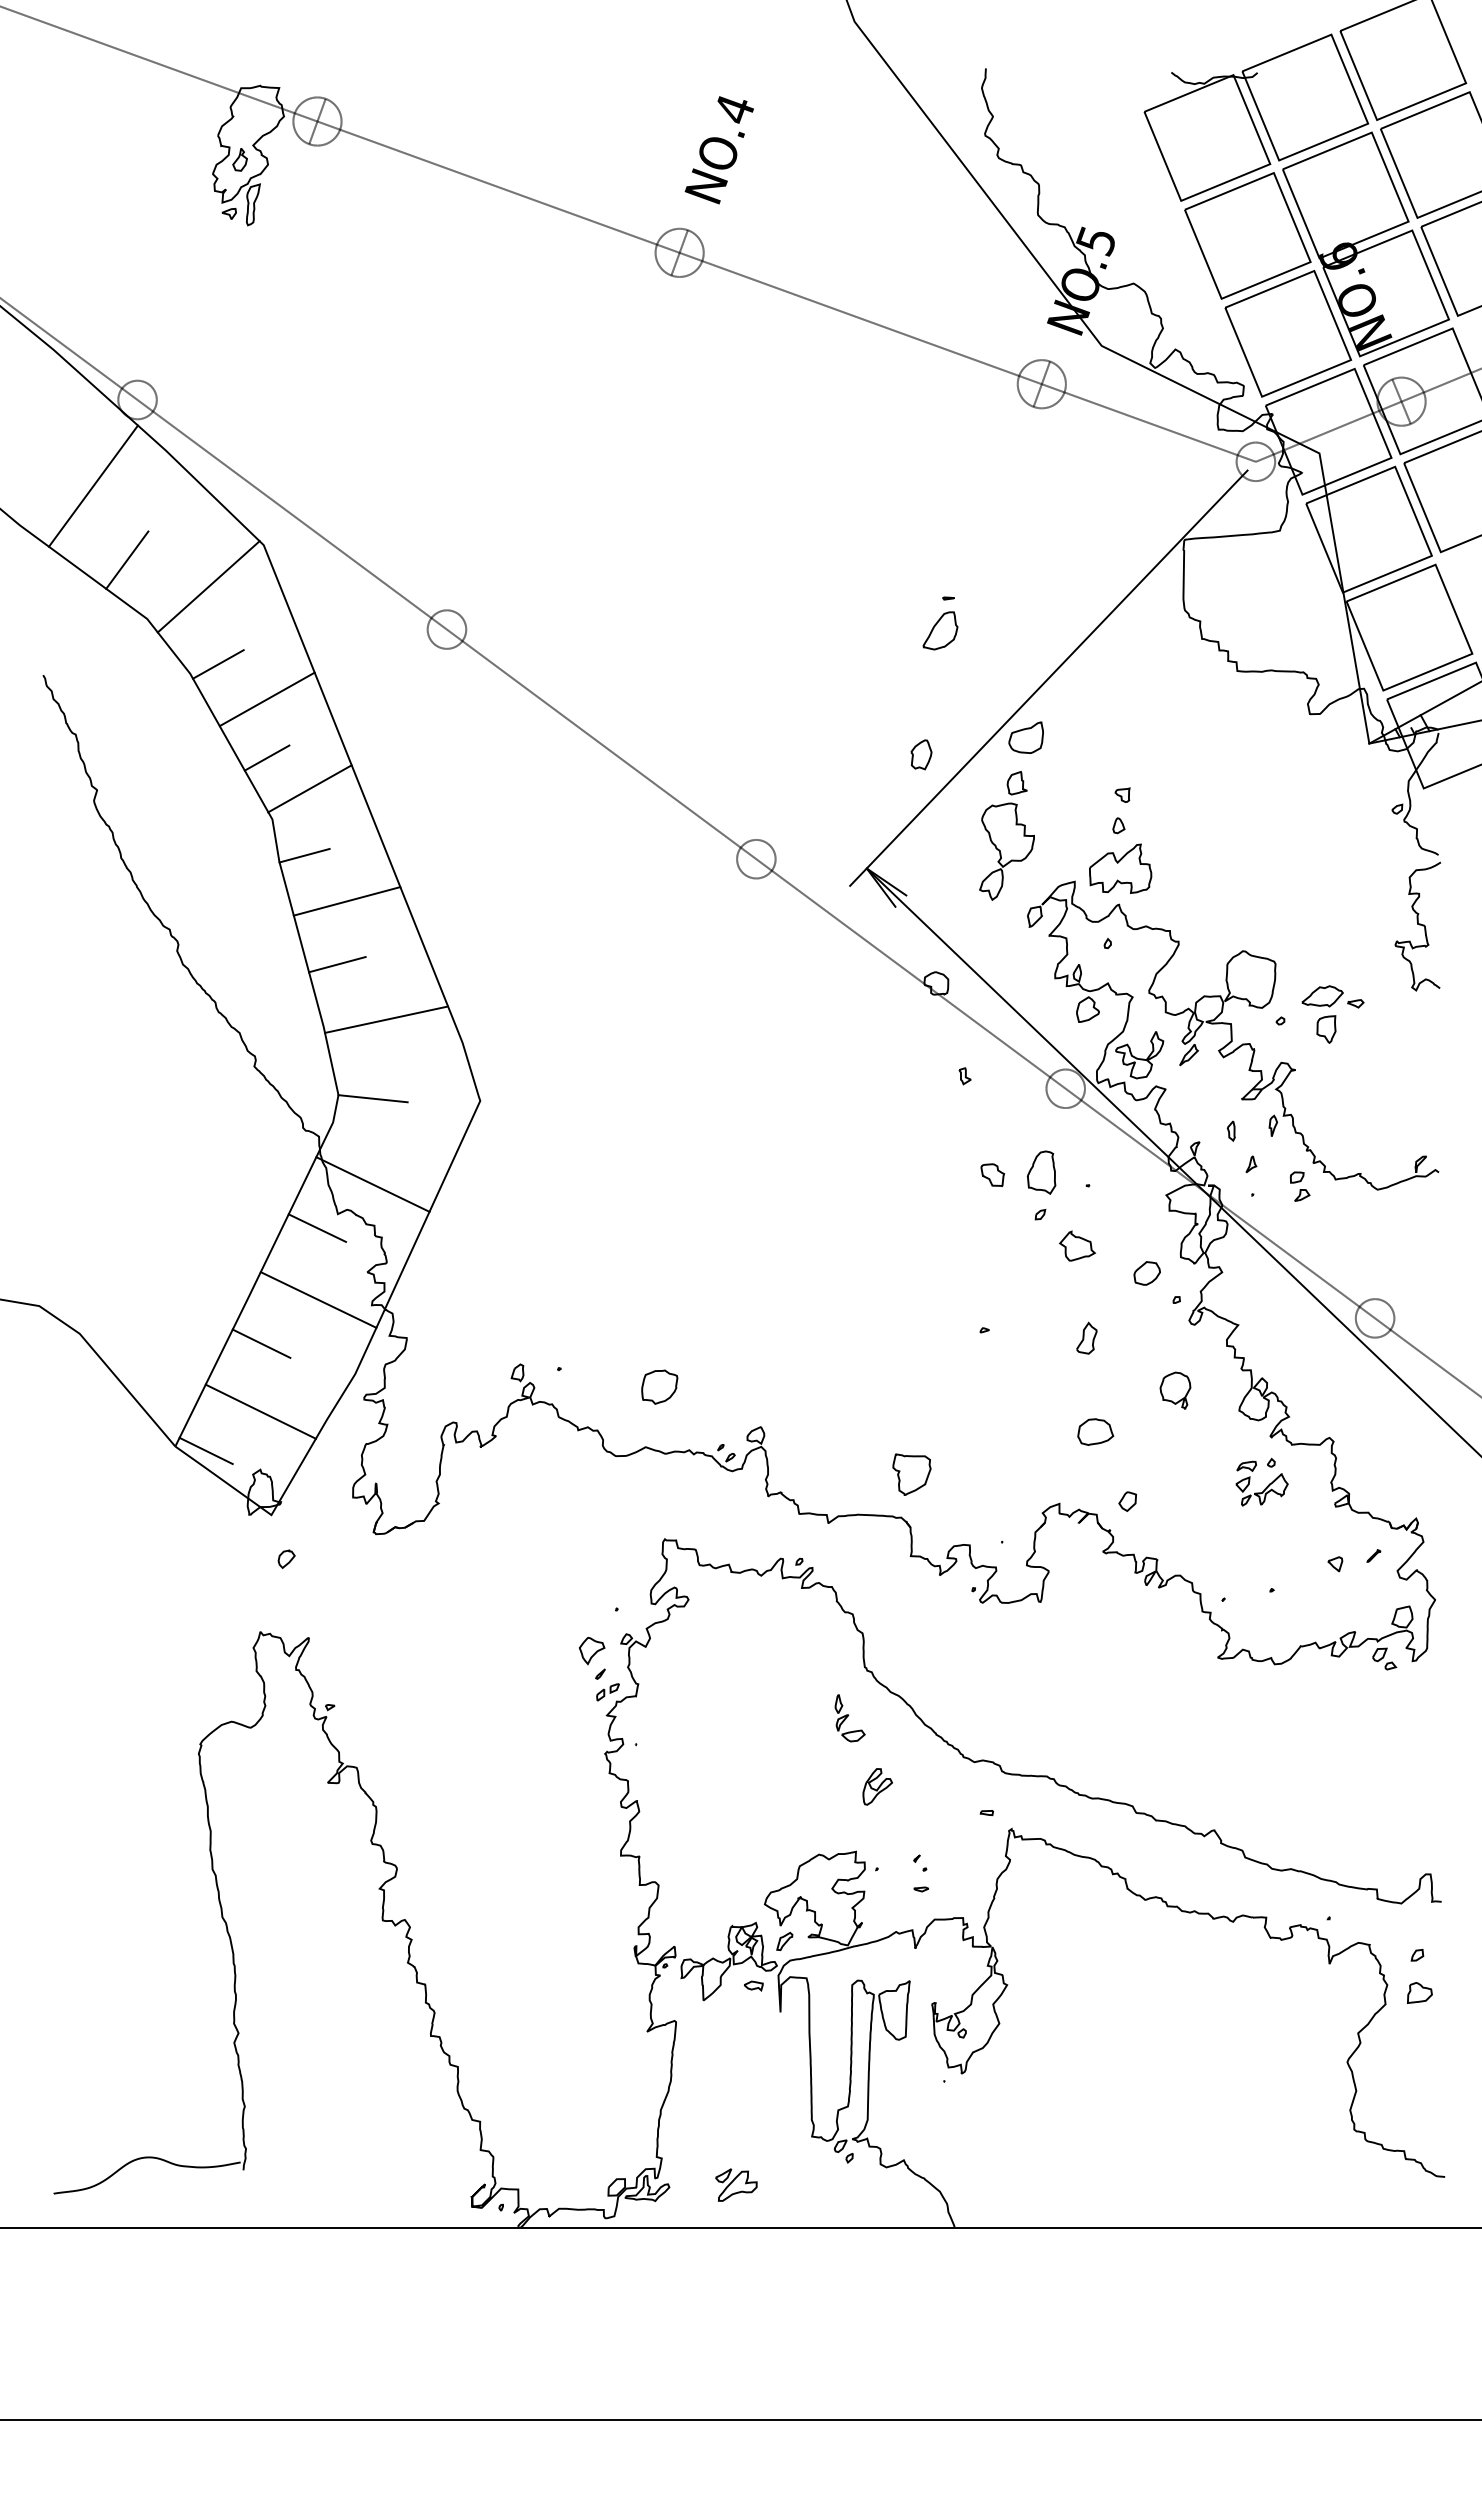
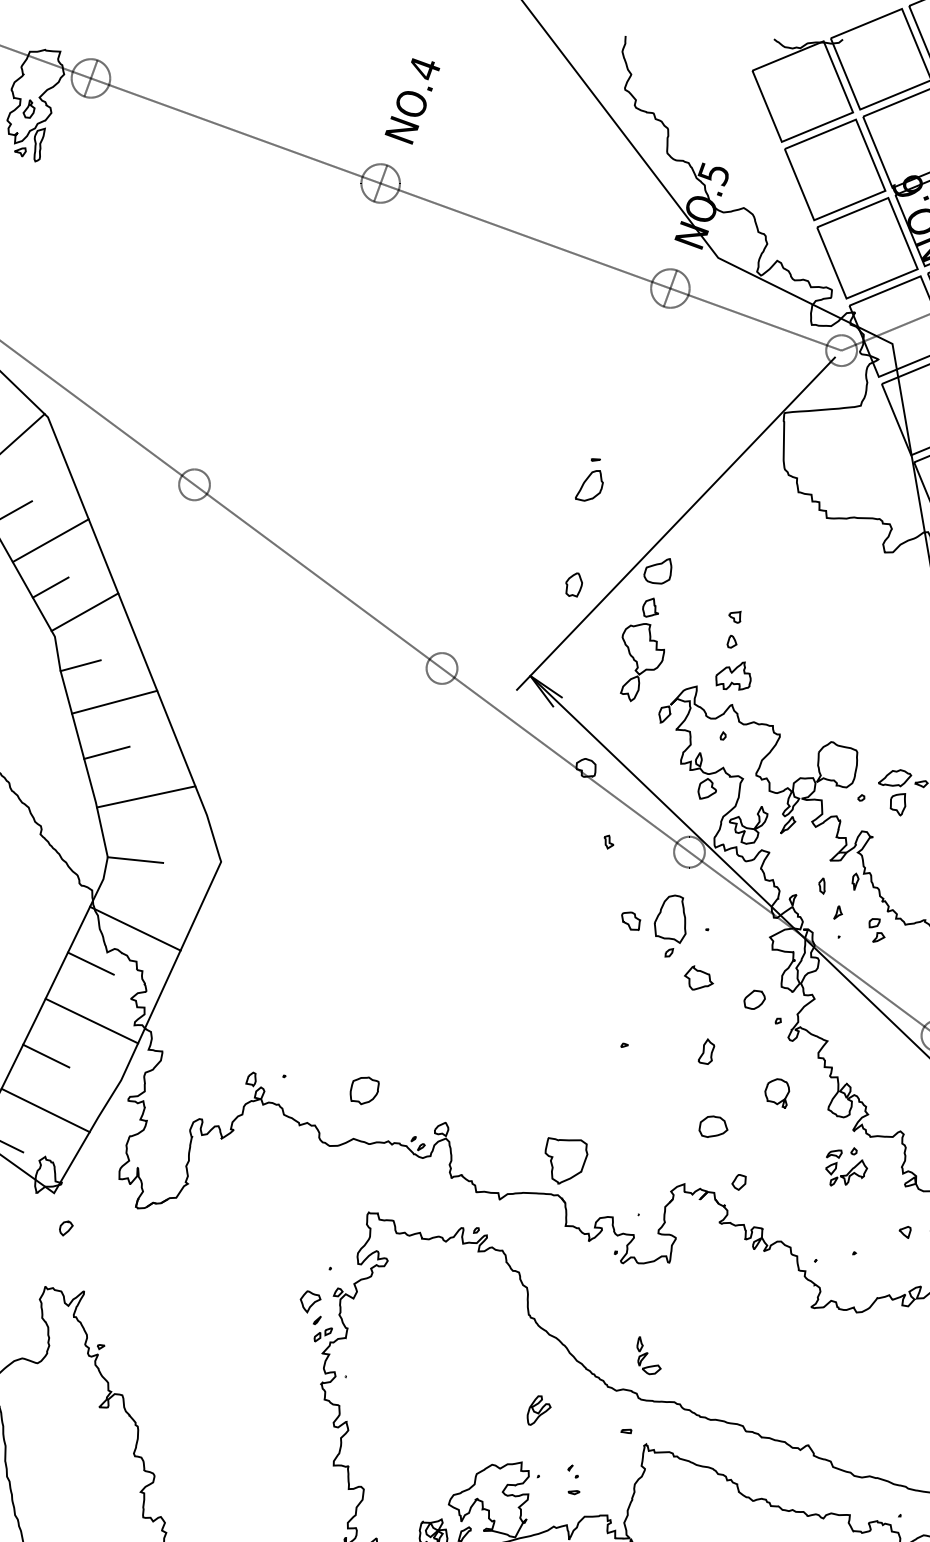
part: (1120, 868) -> (733, 675), size x0.7
part: (1041, 1172) -> (670, 919), size x1.4
part: (911, 1474) -> (566, 1160), size x1.4
part: (849, 1718) -> (648, 1355), moved

